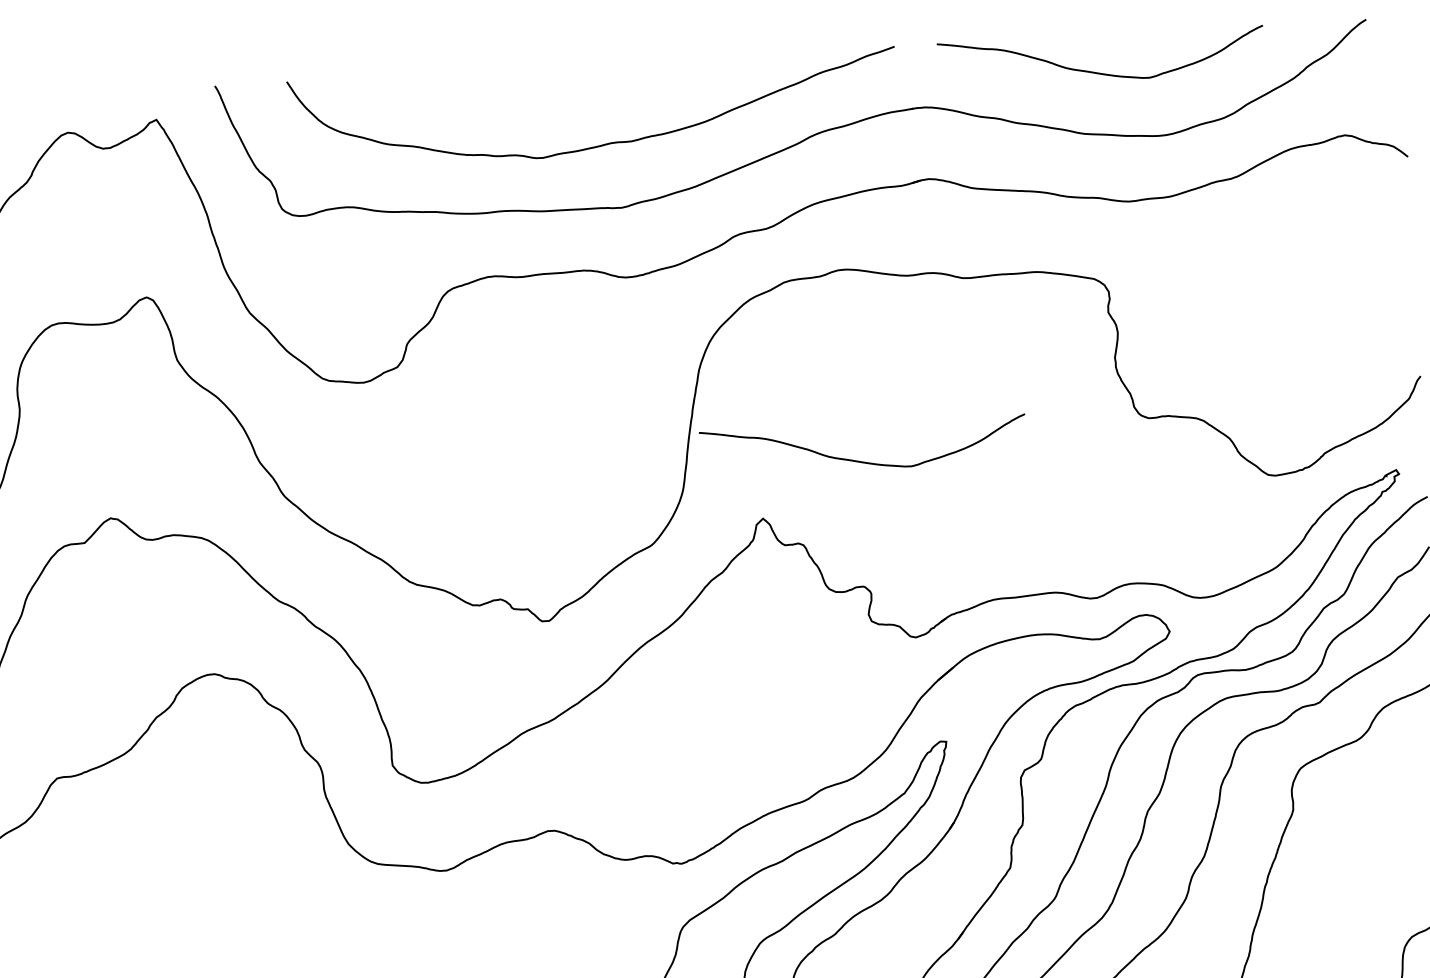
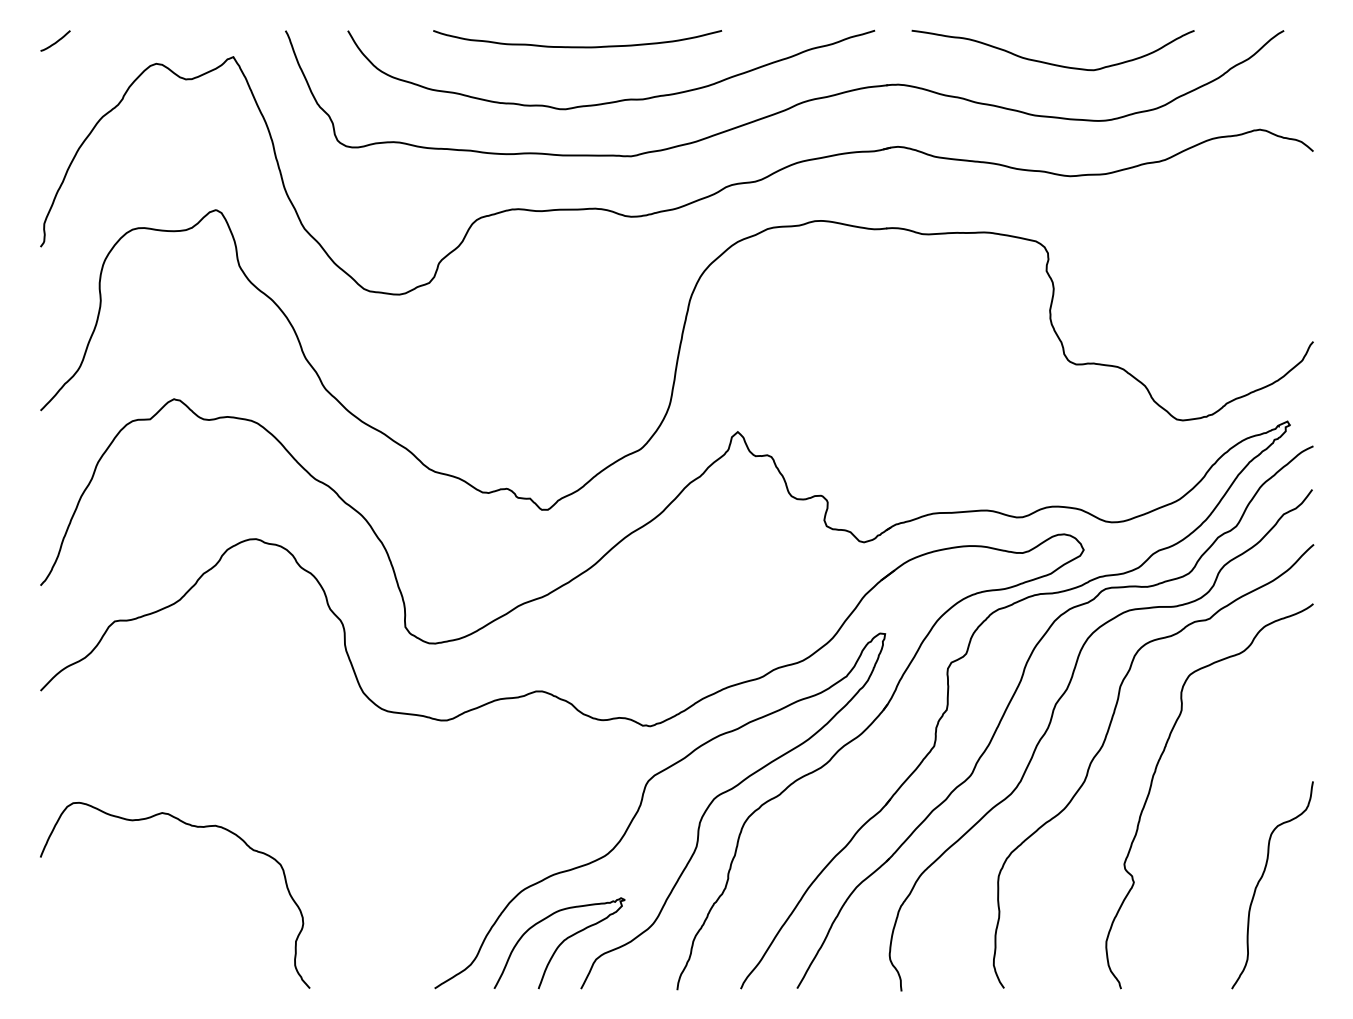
curve: (552, 84) -> (577, 46), added
curve: (858, 460) -> (823, 386), removed

